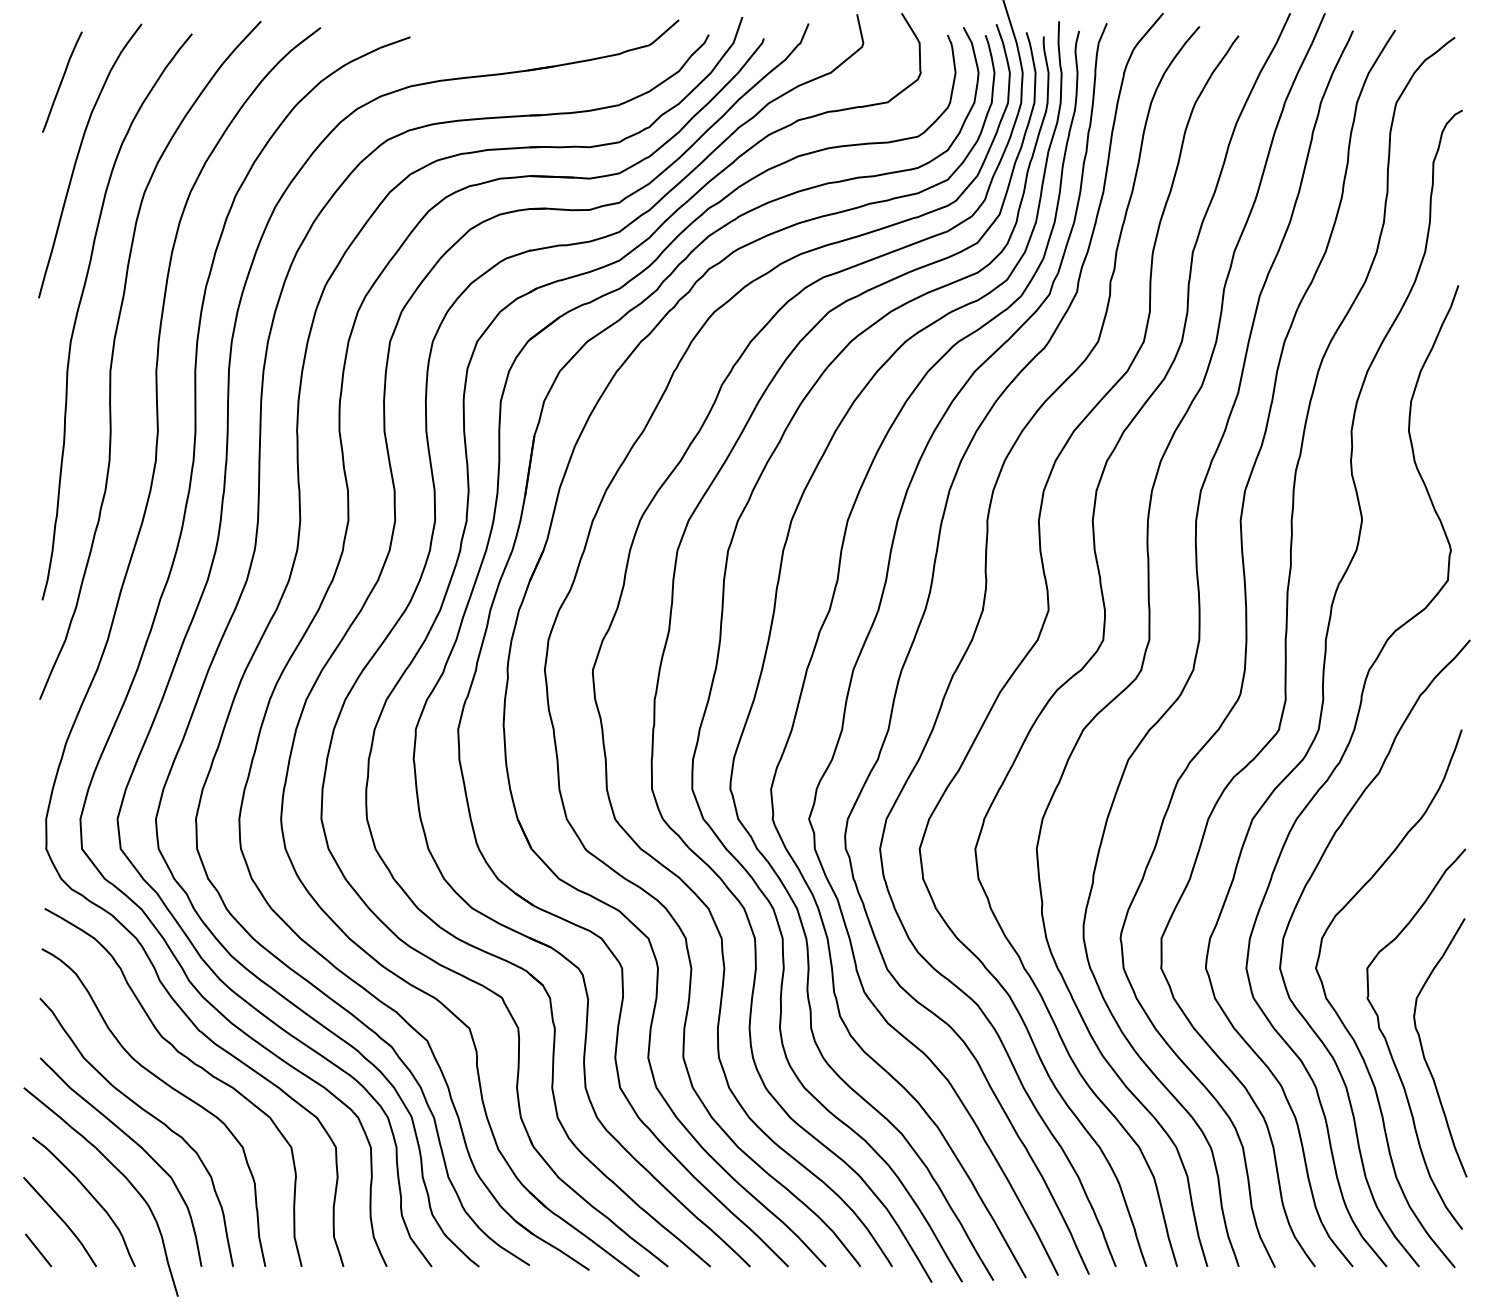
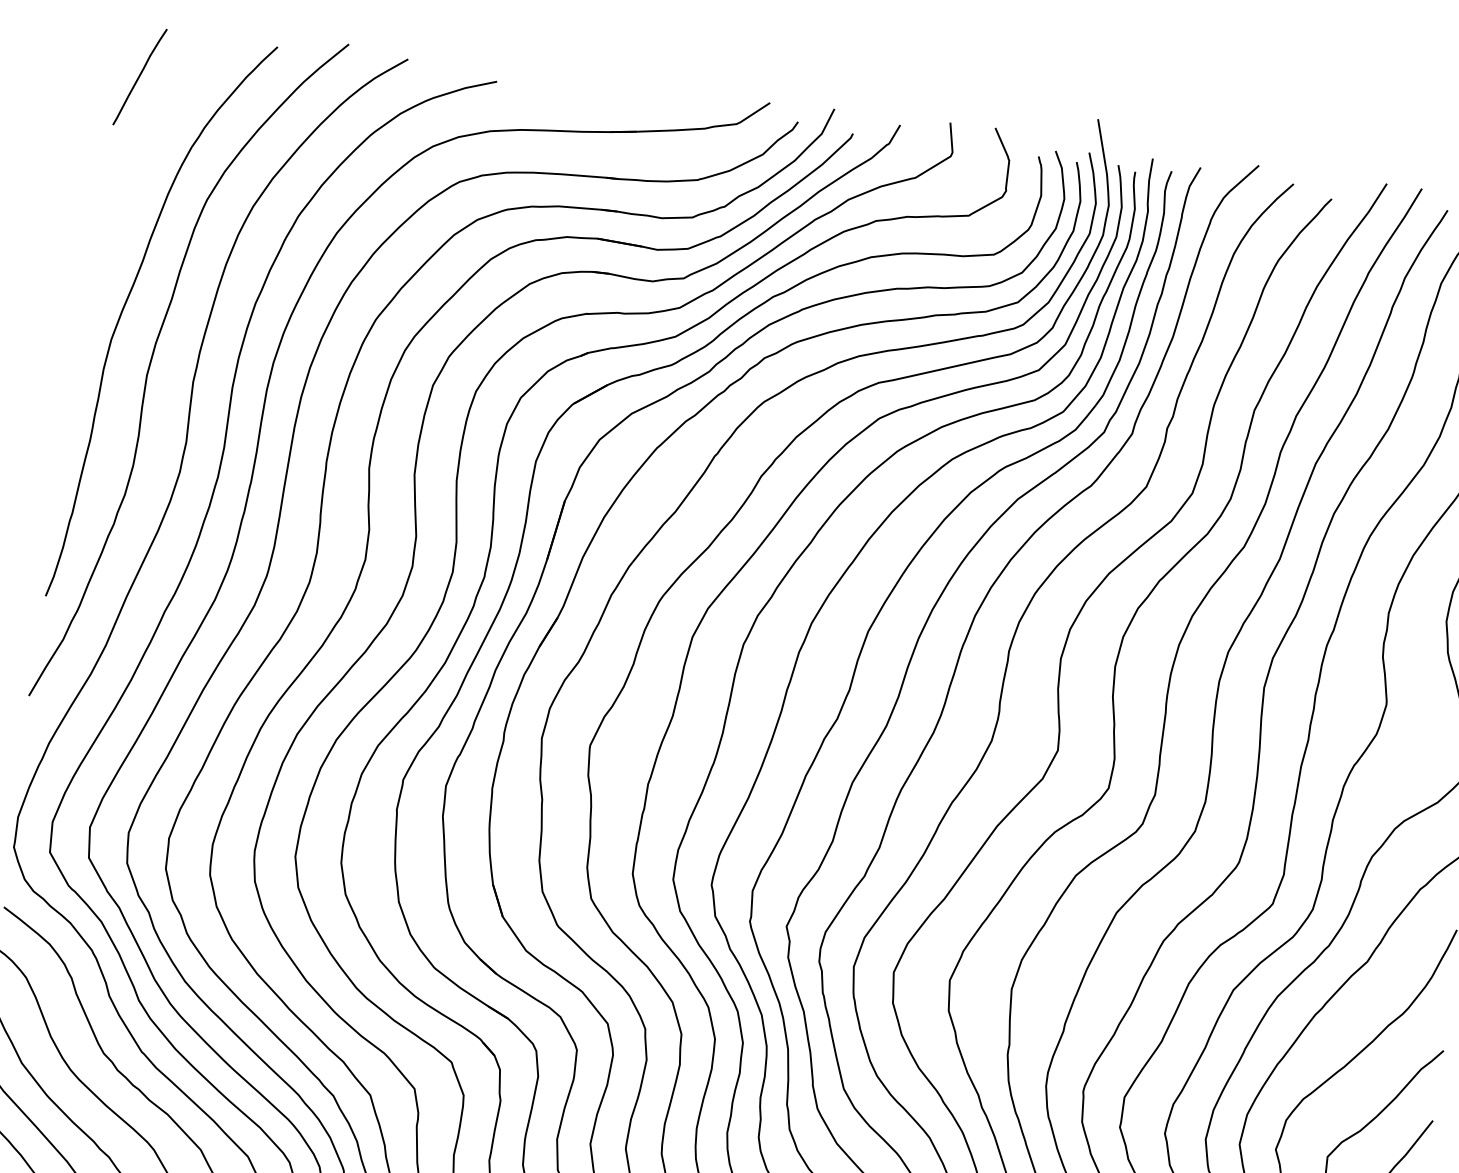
curve: (78, 156) -> (145, 154), removed

